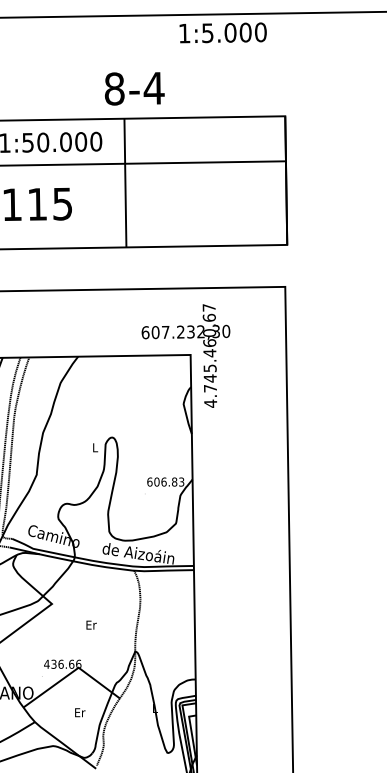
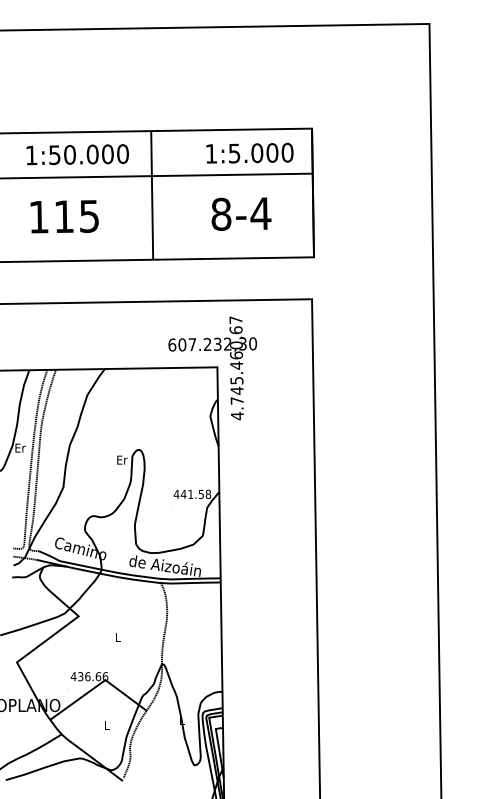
text: (222, 32) -> (249, 152), moved
text: (134, 88) -> (241, 213), moved
text: (95, 447) -> (122, 459), L -> Er
text: (165, 481) -> (192, 493), 606.83 -> 441.58
text: (91, 625) -> (118, 637), Er -> L
text: (79, 712) -> (106, 724), Er -> L

